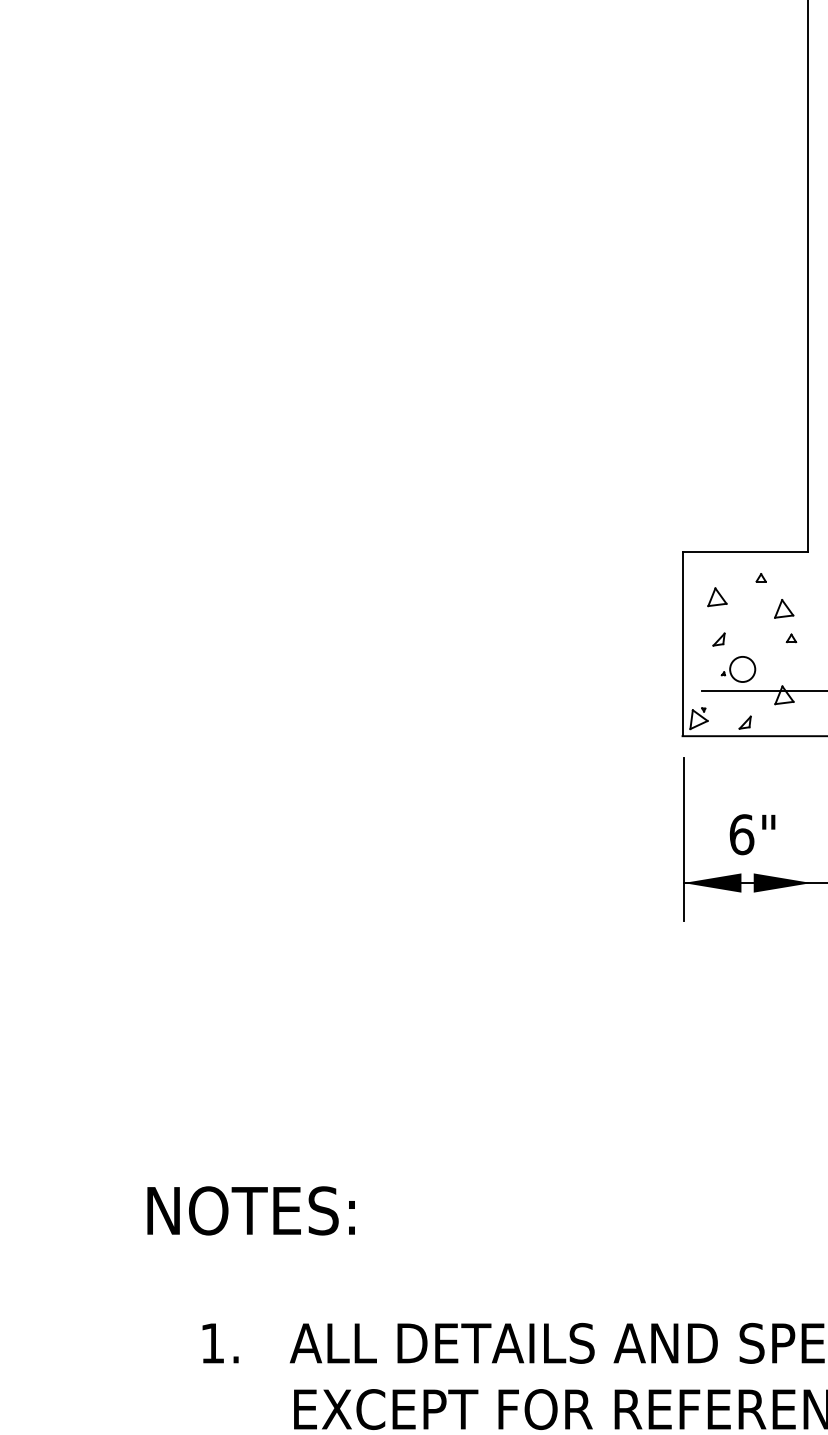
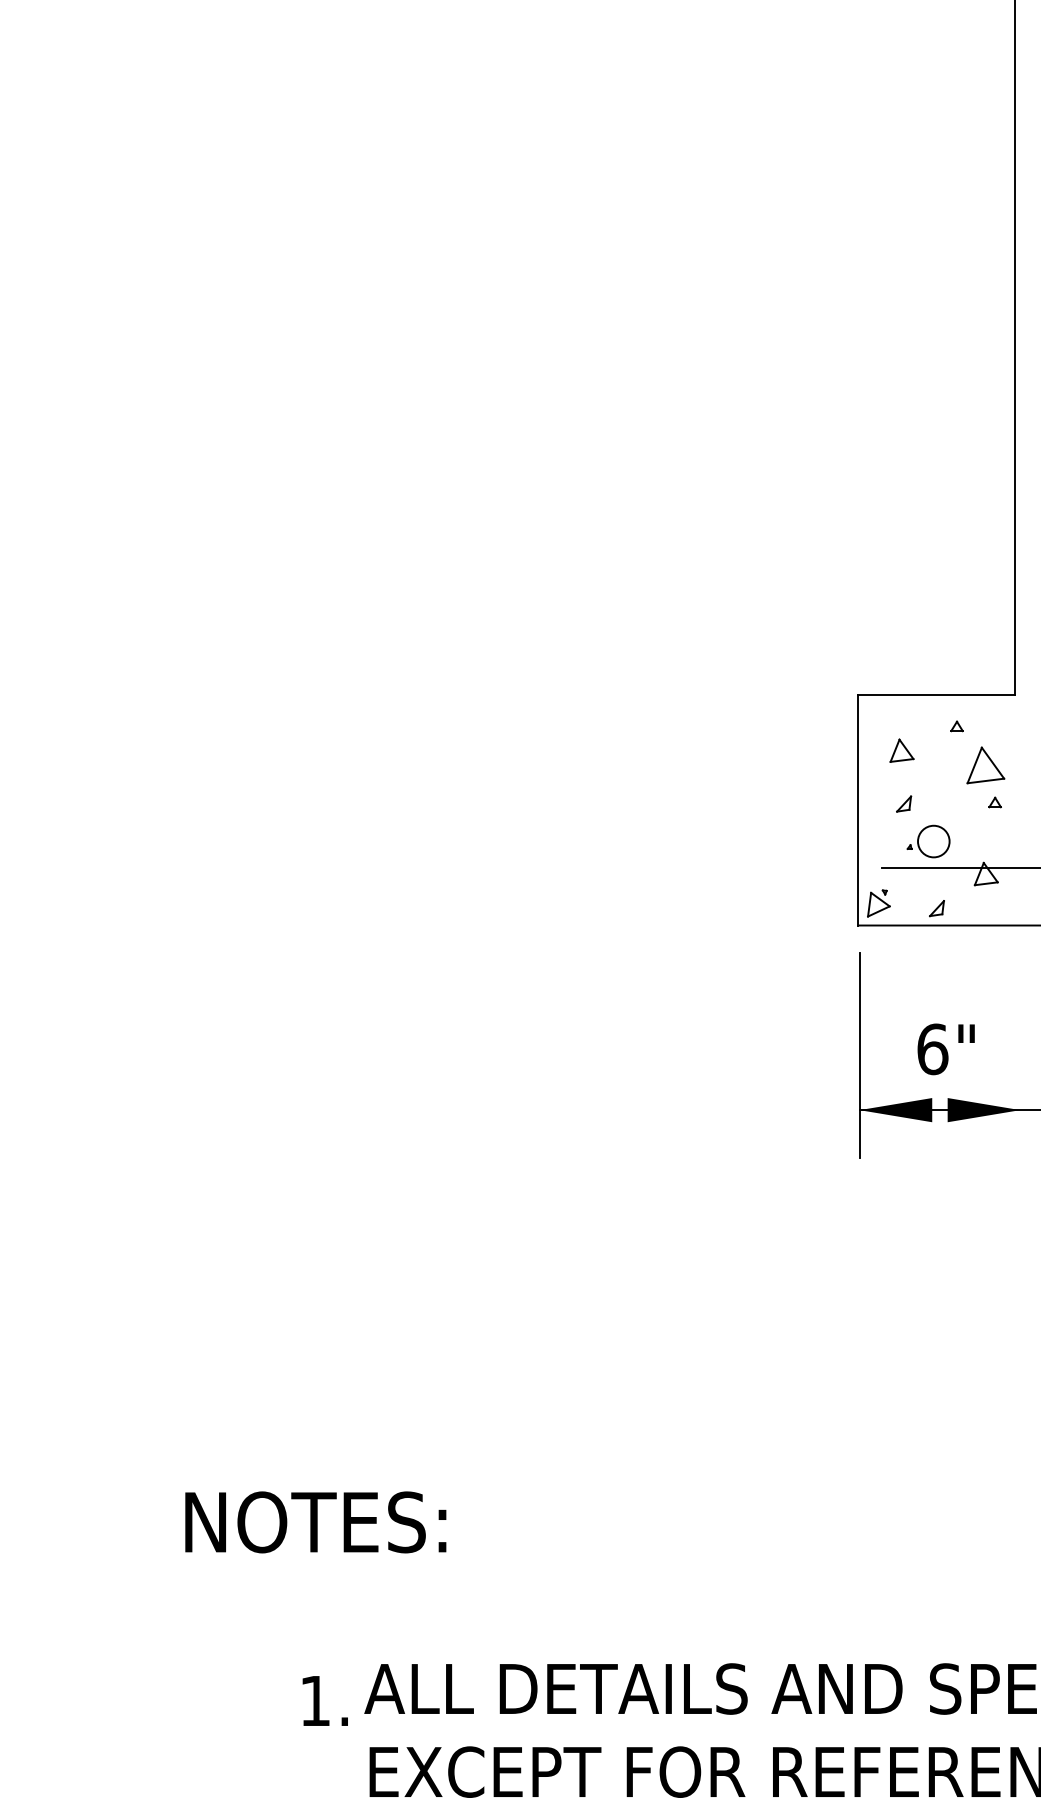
part: (783, 608) -> (985, 765), size x1.6
text: (219, 1343) -> (324, 1700), moved

